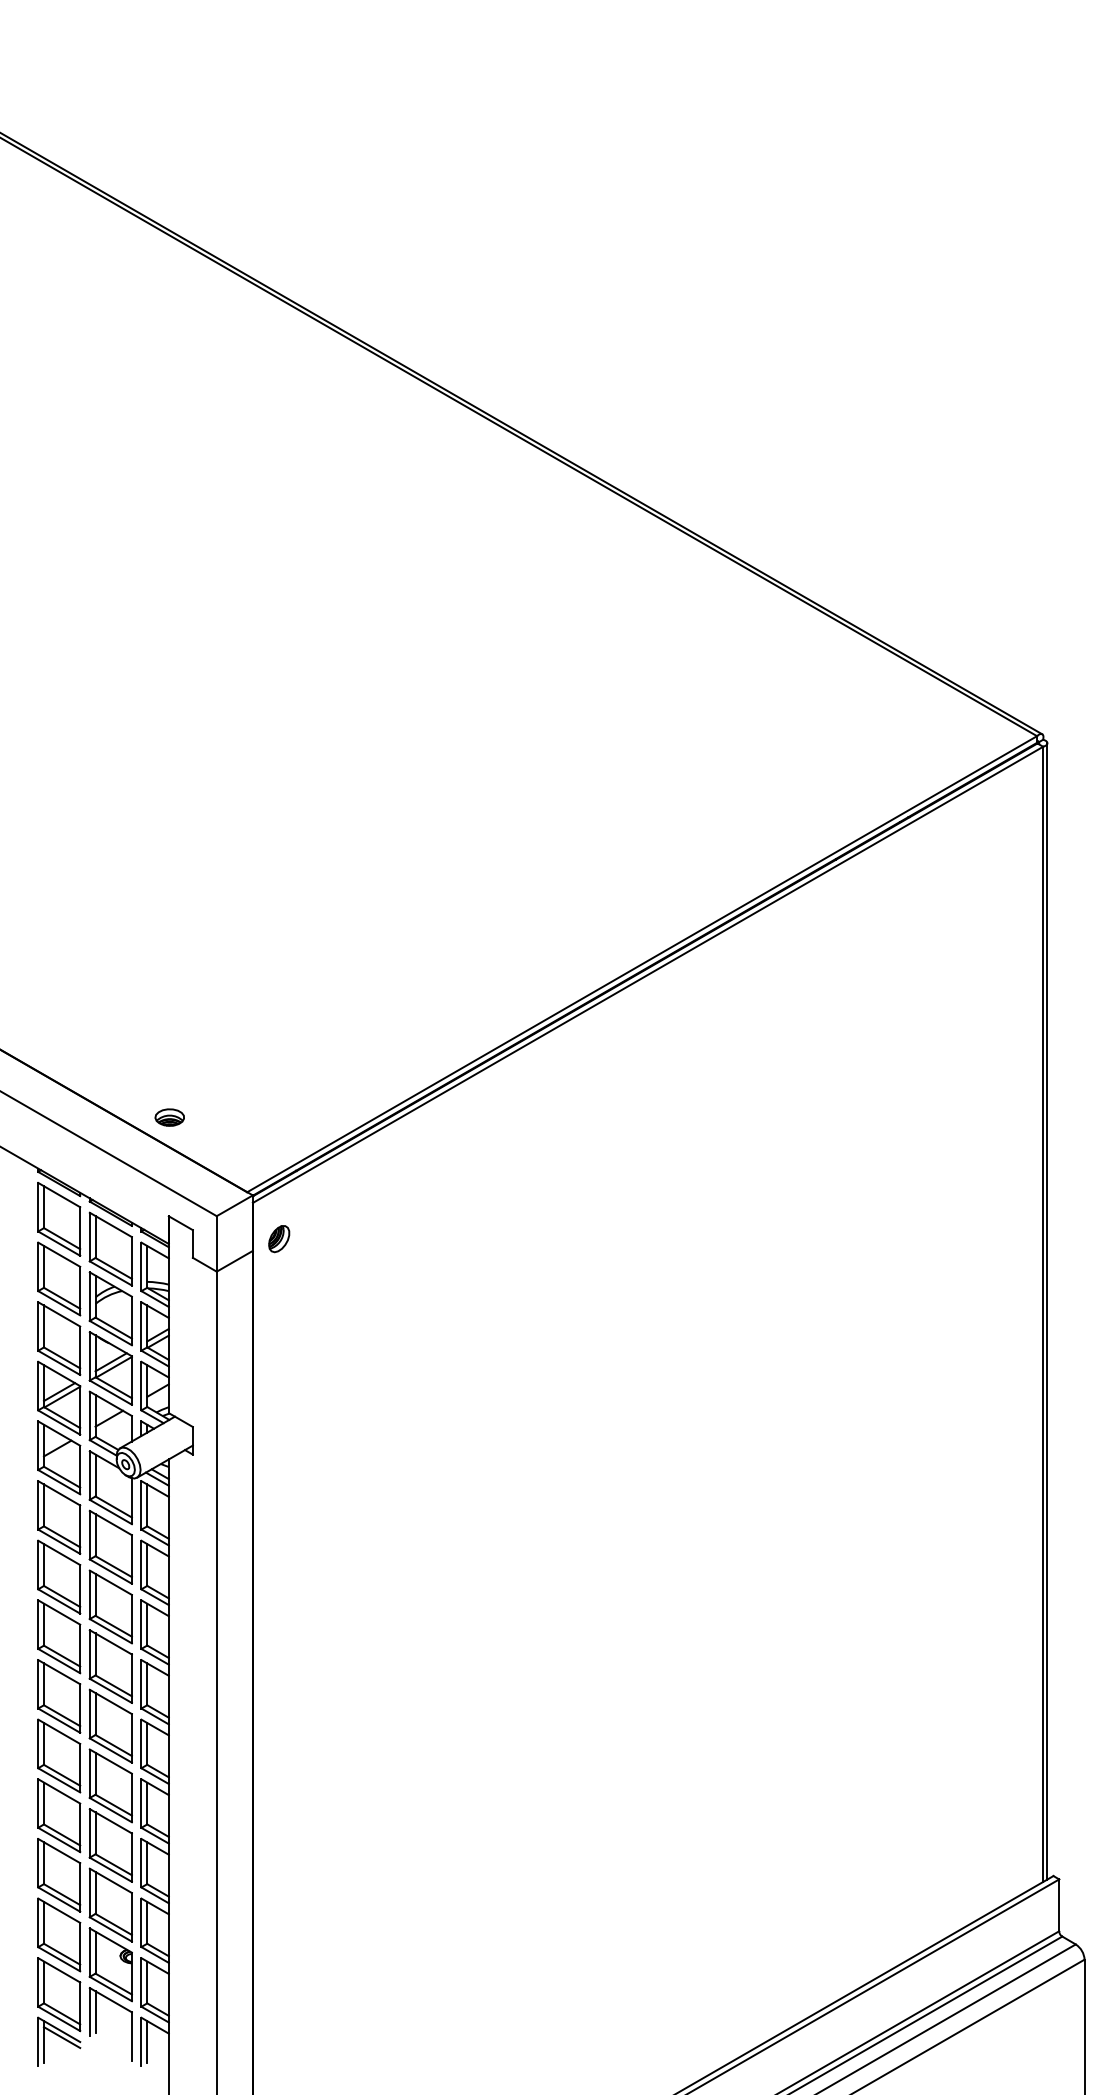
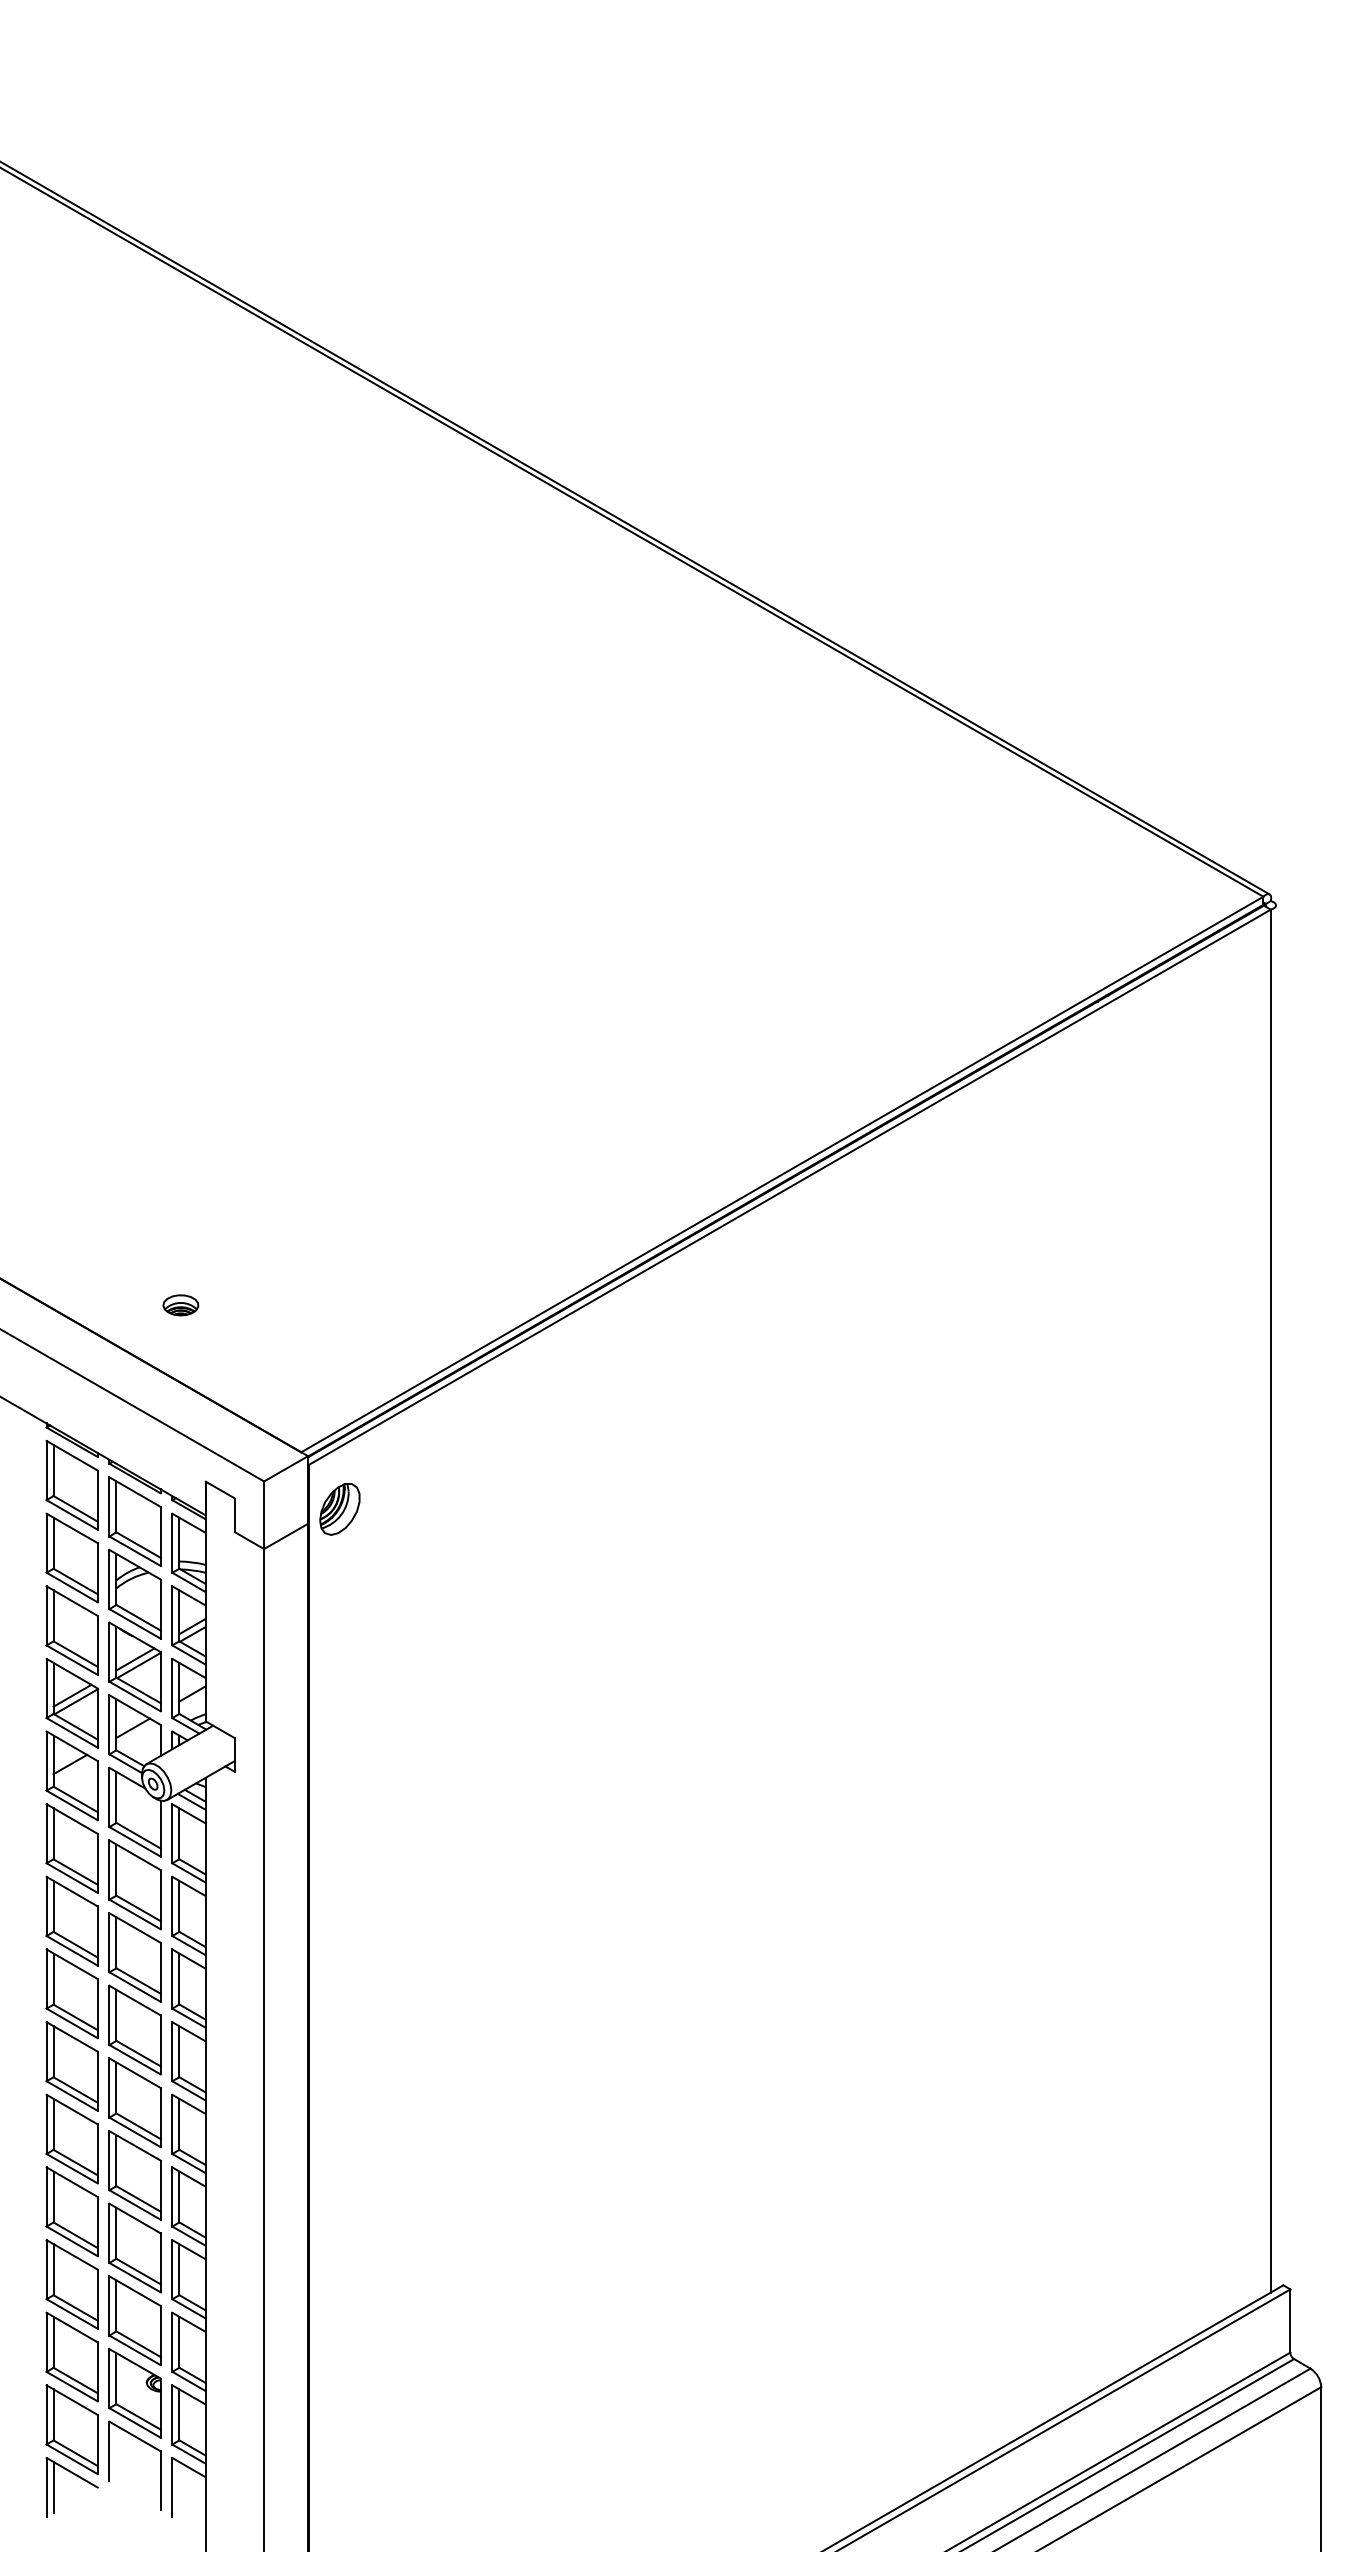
part: (169, 1117) -> (180, 1305), moved
part: (279, 1239) -> (340, 1509), size x1.6
line: (1047, 1311) -> (1275, 1597), removed
line: (95, 2011) -> (116, 2450), removed
line: (61, 2037) -> (75, 2481), removed
line: (147, 2042) -> (179, 2487), removed

